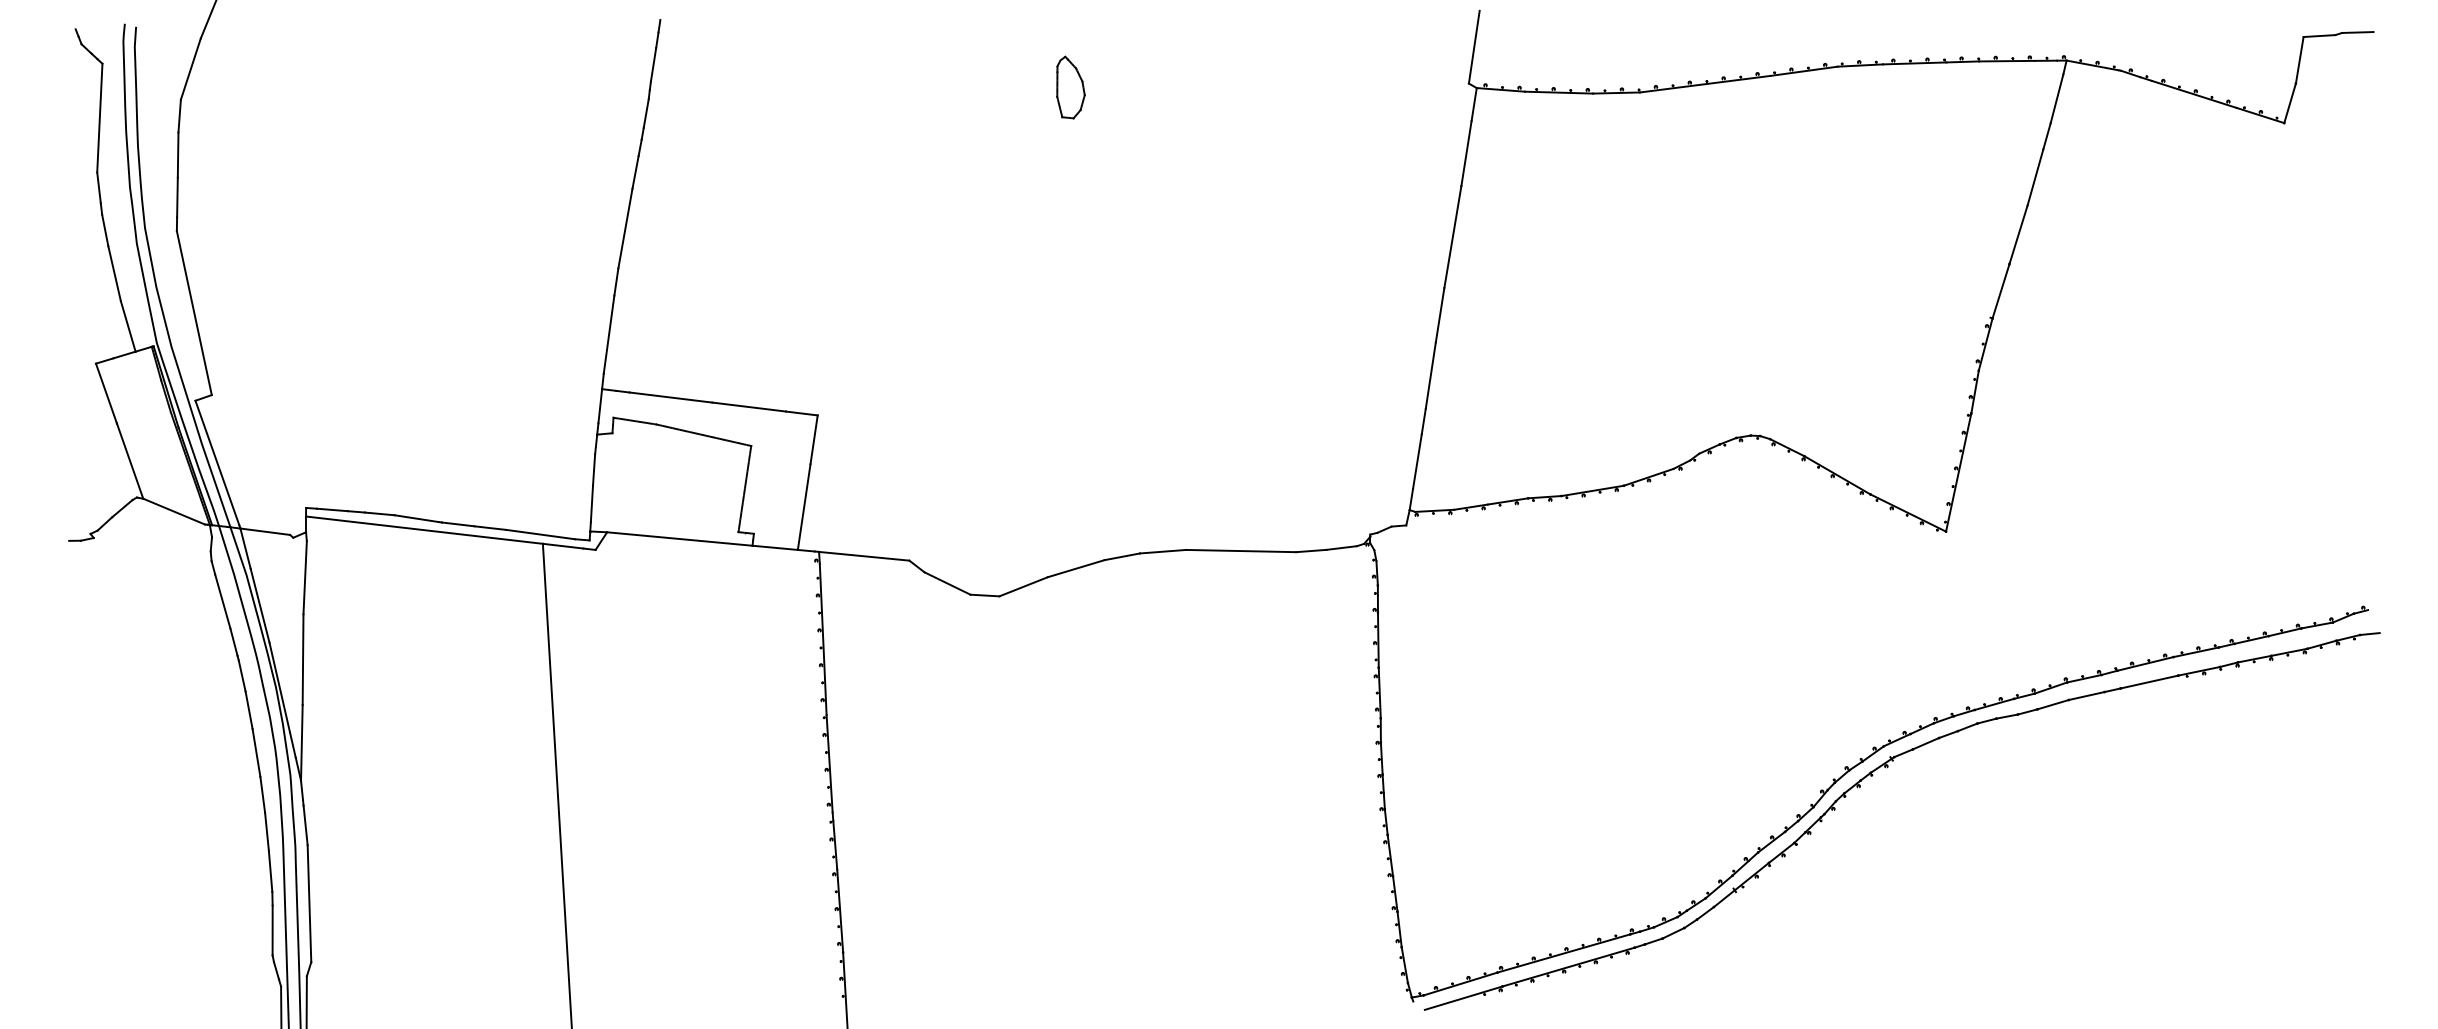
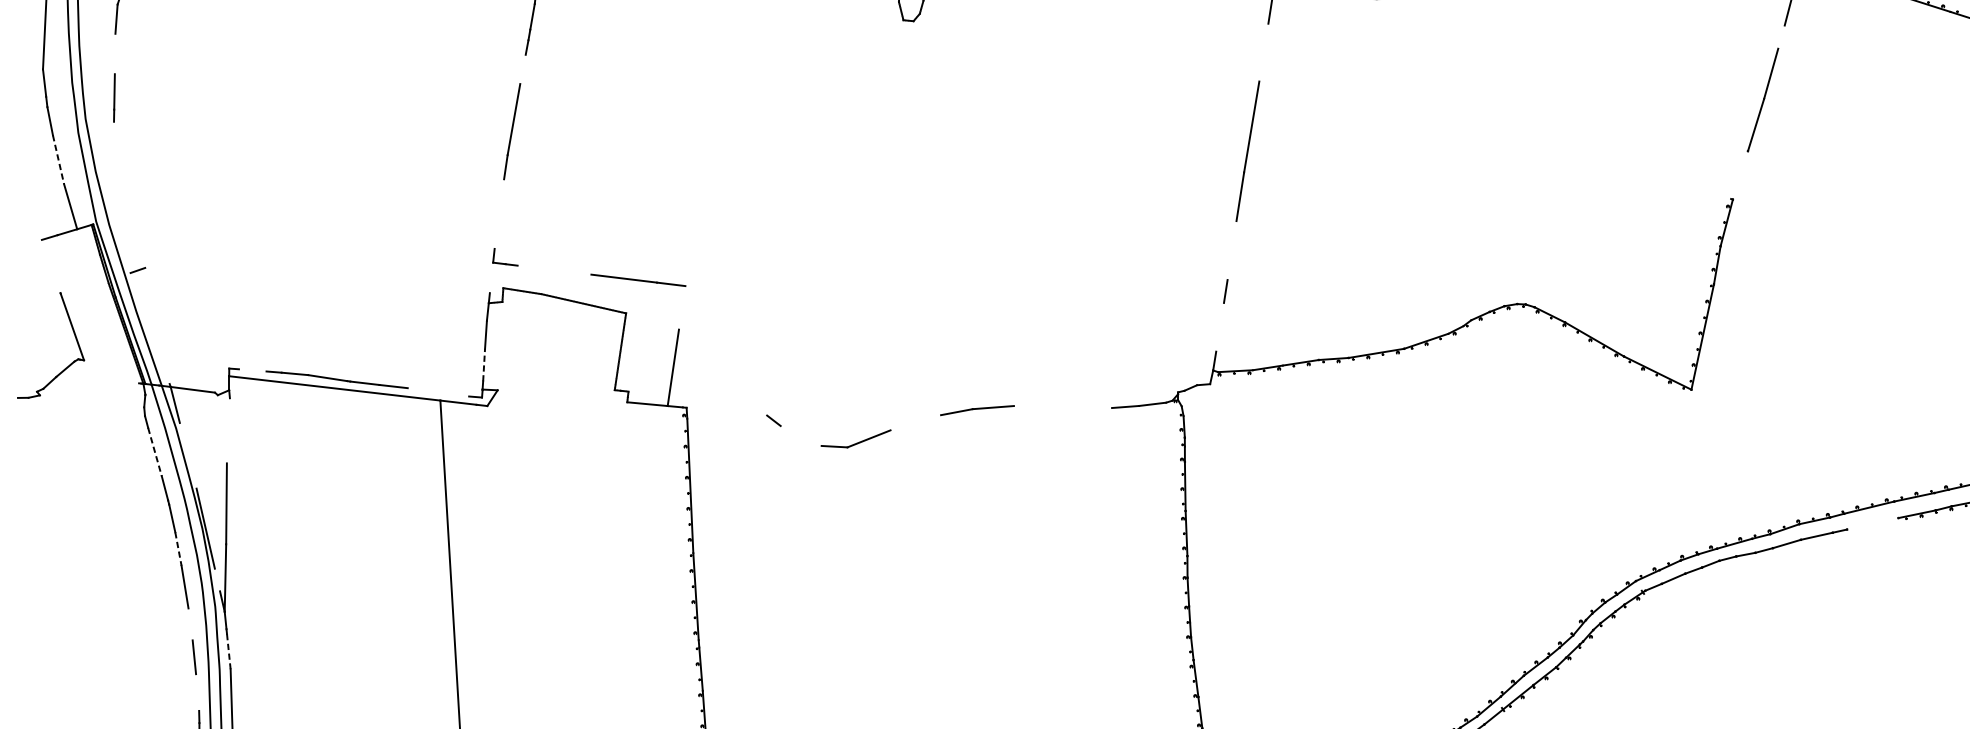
line: (2046, 136) -> (1780, 37), removed
line: (1466, 153) -> (1263, 52), removed
line: (177, 154) -> (114, 53), removed
line: (635, 172) -> (522, 69), removed
line: (114, 274) -> (58, 160), solid -> dashed
line: (2000, 291) -> (1739, 175), removed
line: (193, 313) -> (128, 195), removed
line: (608, 334) -> (498, 213), removed
line: (1430, 375) -> (1231, 250), removed
line: (106, 393) -> (51, 266), removed
line: (670, 397) -> (554, 270), removed
line: (600, 406) -> (491, 278), removed
line: (813, 439) -> (681, 307), removed
line: (1417, 461) -> (1220, 327), removed
line: (217, 462) -> (150, 328), removed
line: (591, 503) -> (483, 364), solid -> dashed
line: (332, 509) -> (252, 369), removed
line: (173, 511) -> (111, 371), removed
line: (540, 534) -> (438, 392), removed
line: (679, 538) -> (562, 395), removed
line: (1241, 550) -> (1063, 406), removed
line: (864, 555) -> (727, 410), removed
line: (1075, 568) -> (915, 422), removed
line: (304, 577) -> (227, 430), removed
line: (947, 583) -> (801, 435), removed
line: (222, 602) -> (154, 452), solid -> dashed
line: (259, 605) -> (187, 455), removed
line: (2149, 681) -> (1872, 523), removed
line: (249, 710) -> (178, 549), solid -> dashed
line: (292, 744) -> (217, 579), removed
line: (262, 794) -> (190, 624), removed
line: (305, 825) -> (228, 651), solid -> dashed
line: (270, 870) -> (197, 691), removed

